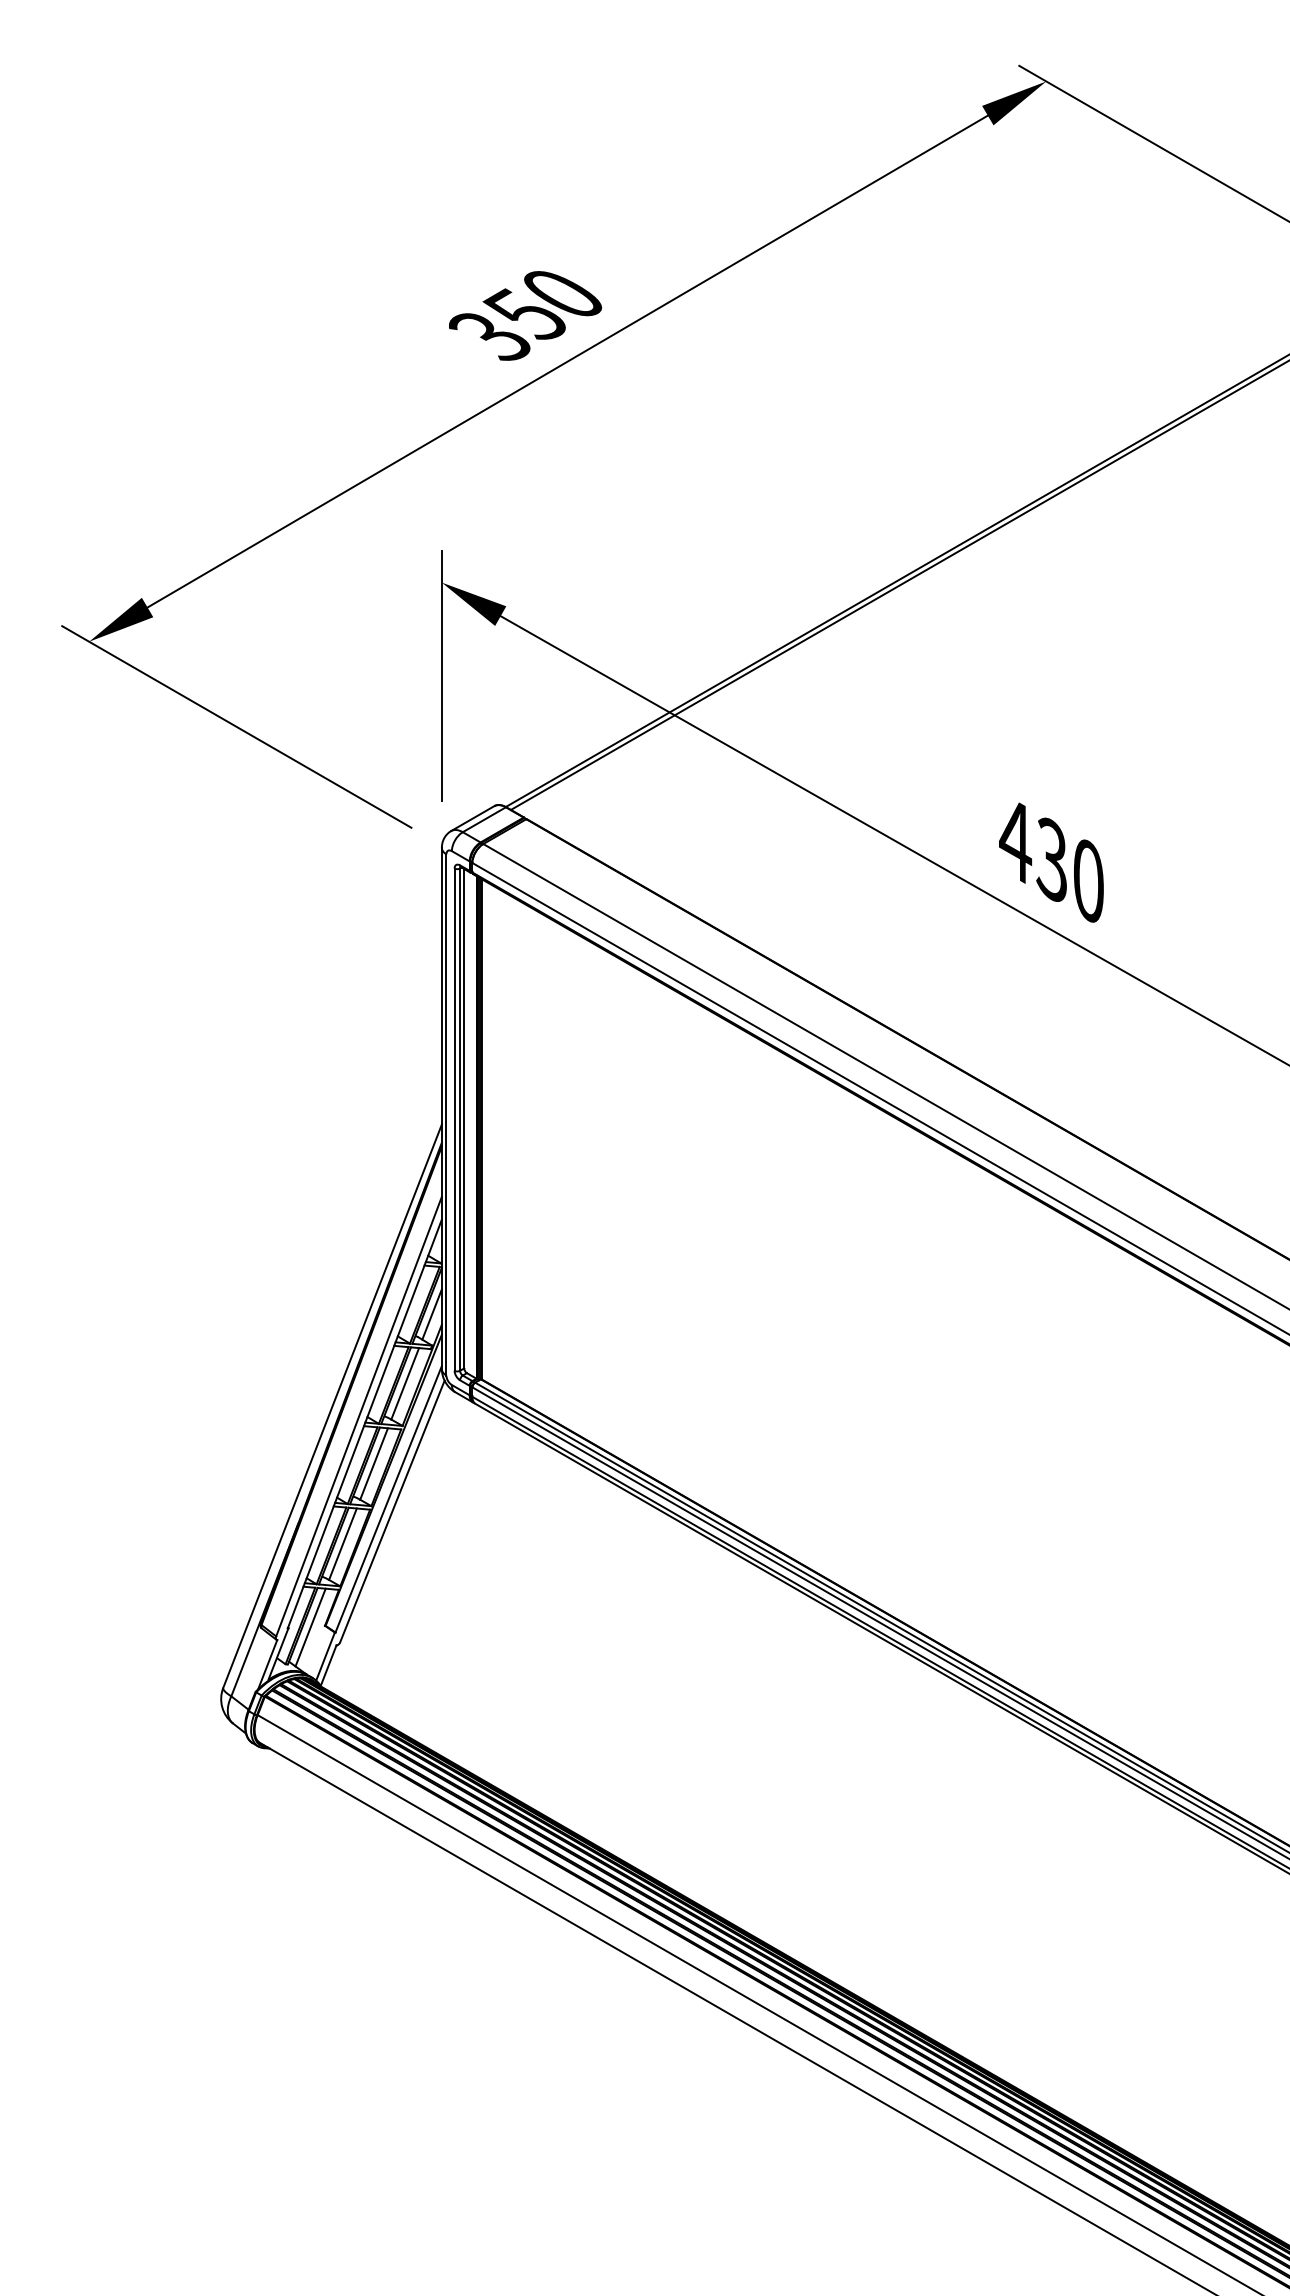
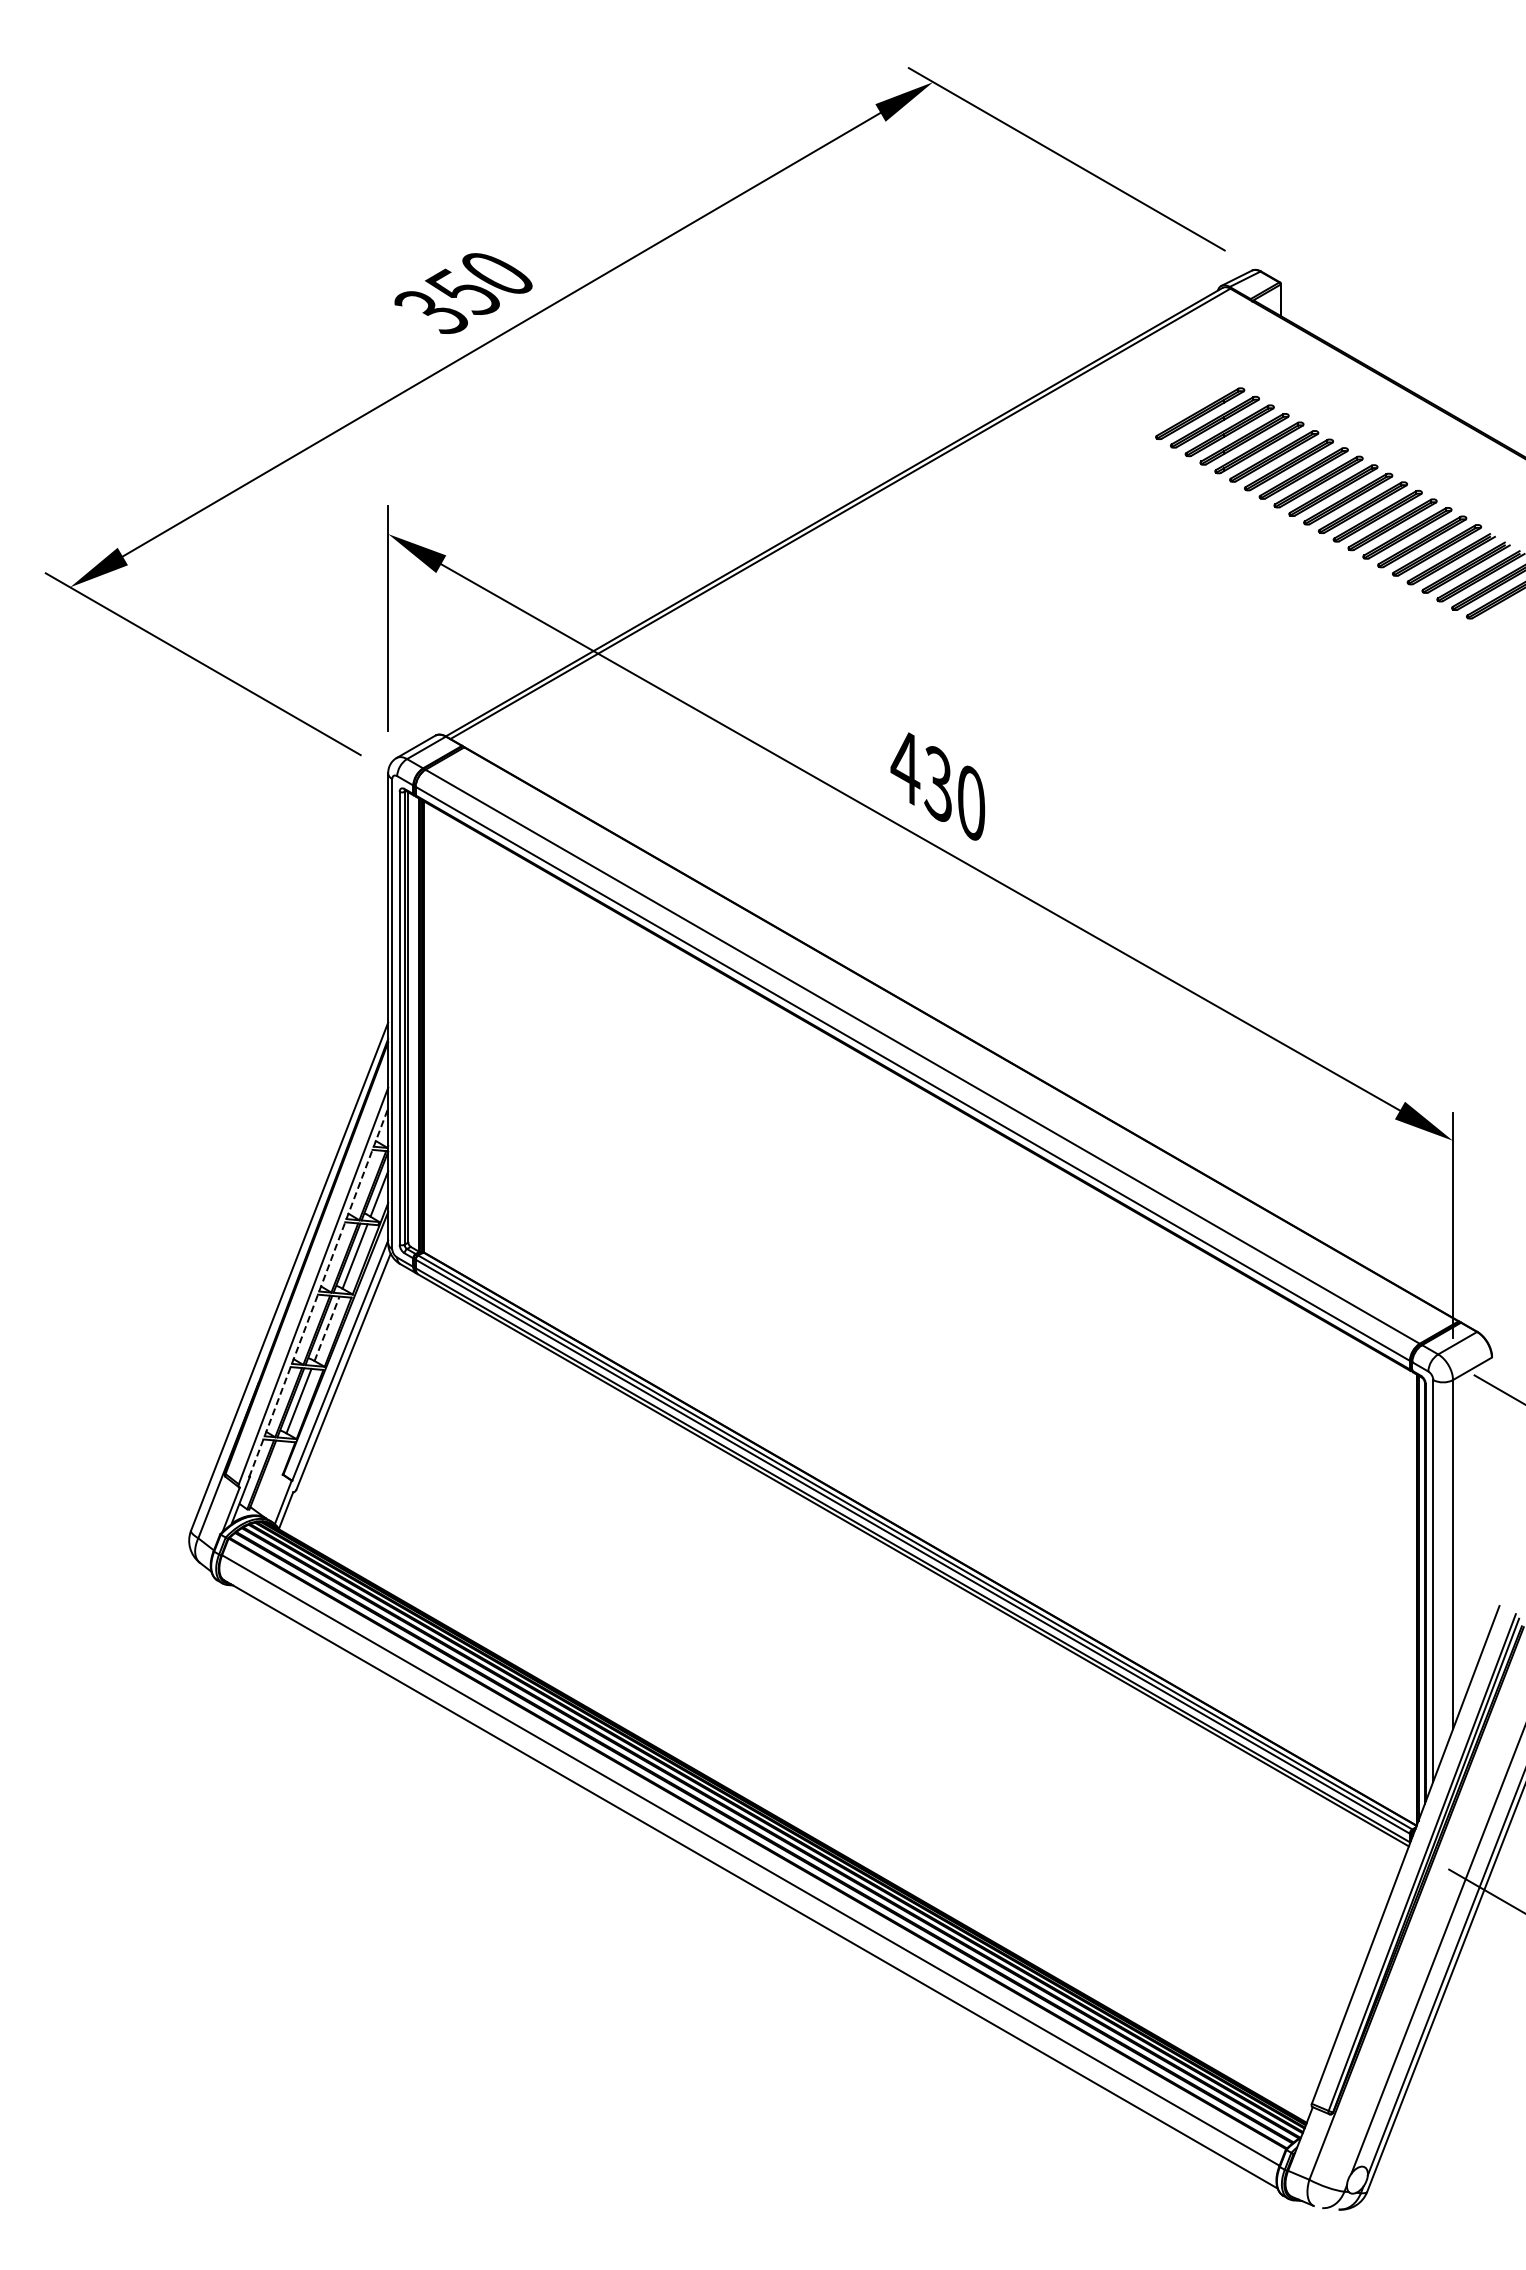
line: (364, 1423) -> (318, 1292), solid -> dashed
line: (374, 1463) -> (327, 1328), solid -> dashed
line: (310, 1627) -> (269, 1476), removed

